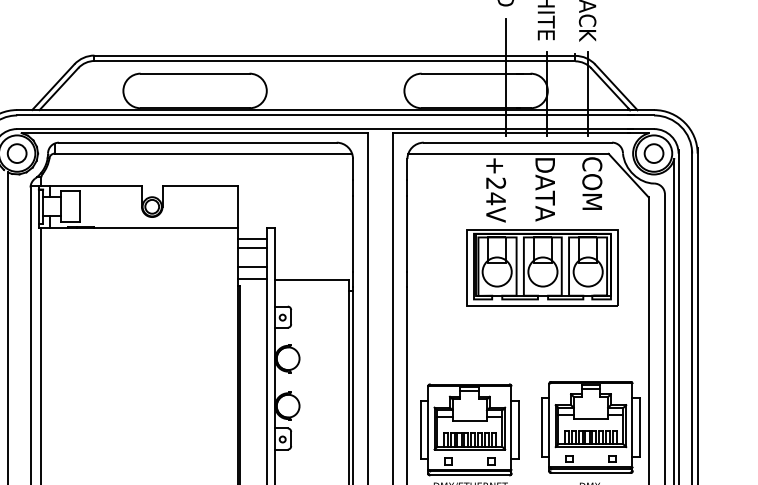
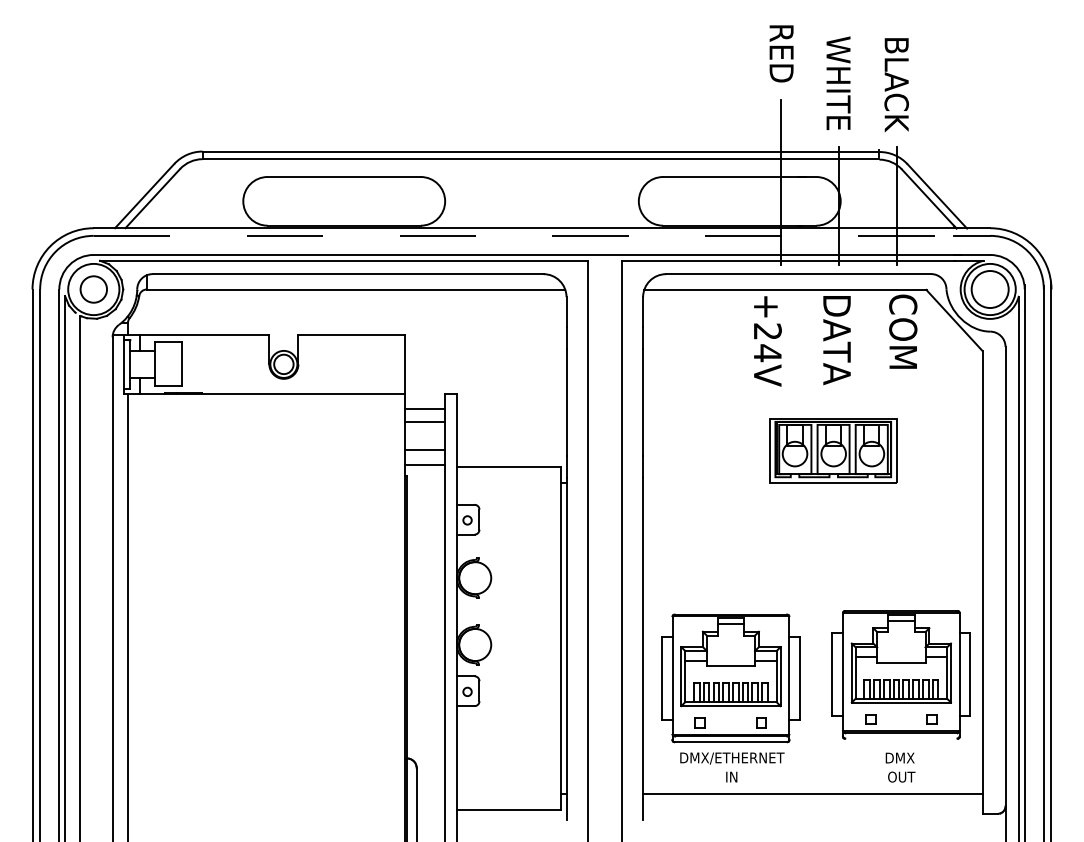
line: (326, 115) -> (528, 235), solid -> dashed
circle: (653, 153) -> (989, 289), size x1.4
part: (542, 267) -> (833, 450), size x0.6
line: (591, 472) -> (901, 738), removed

